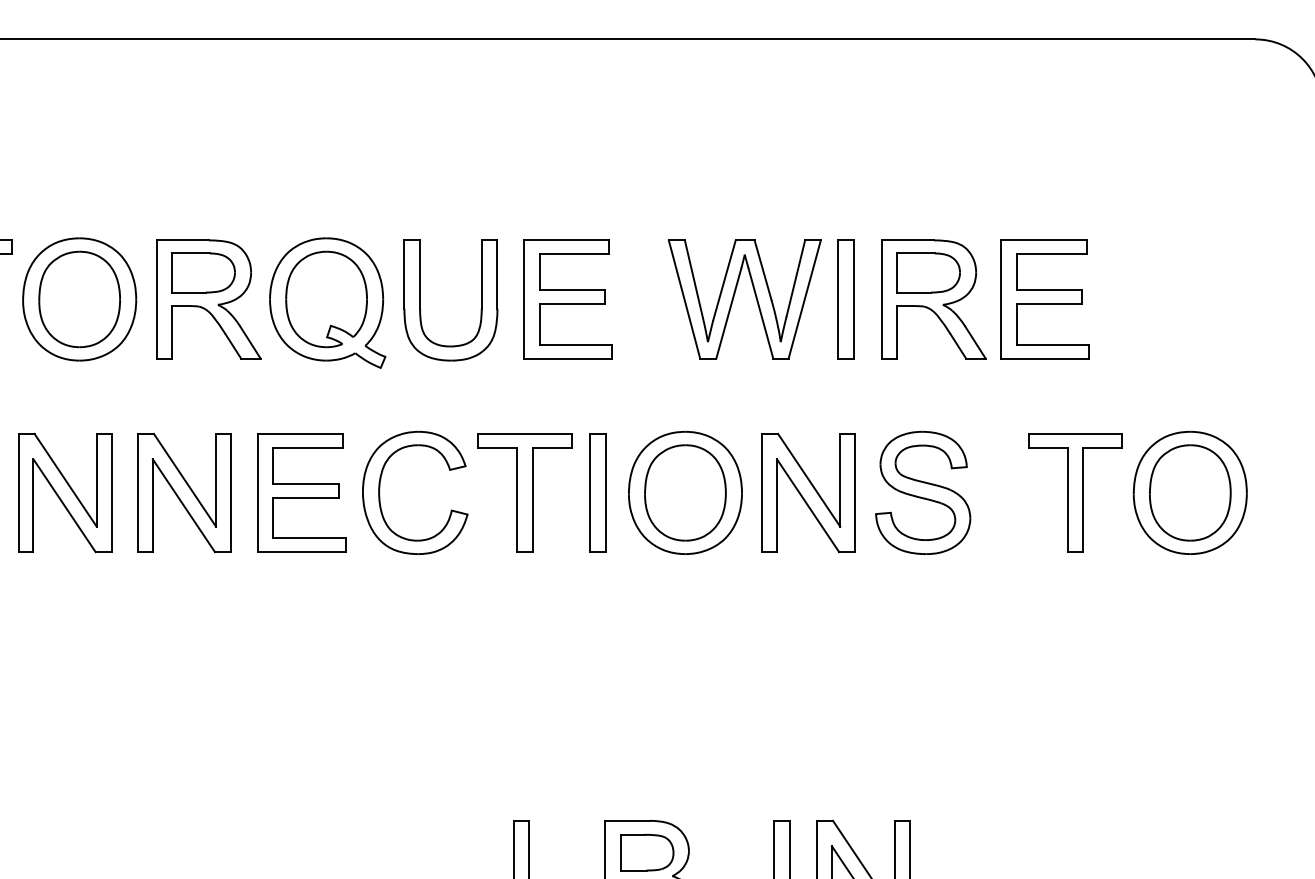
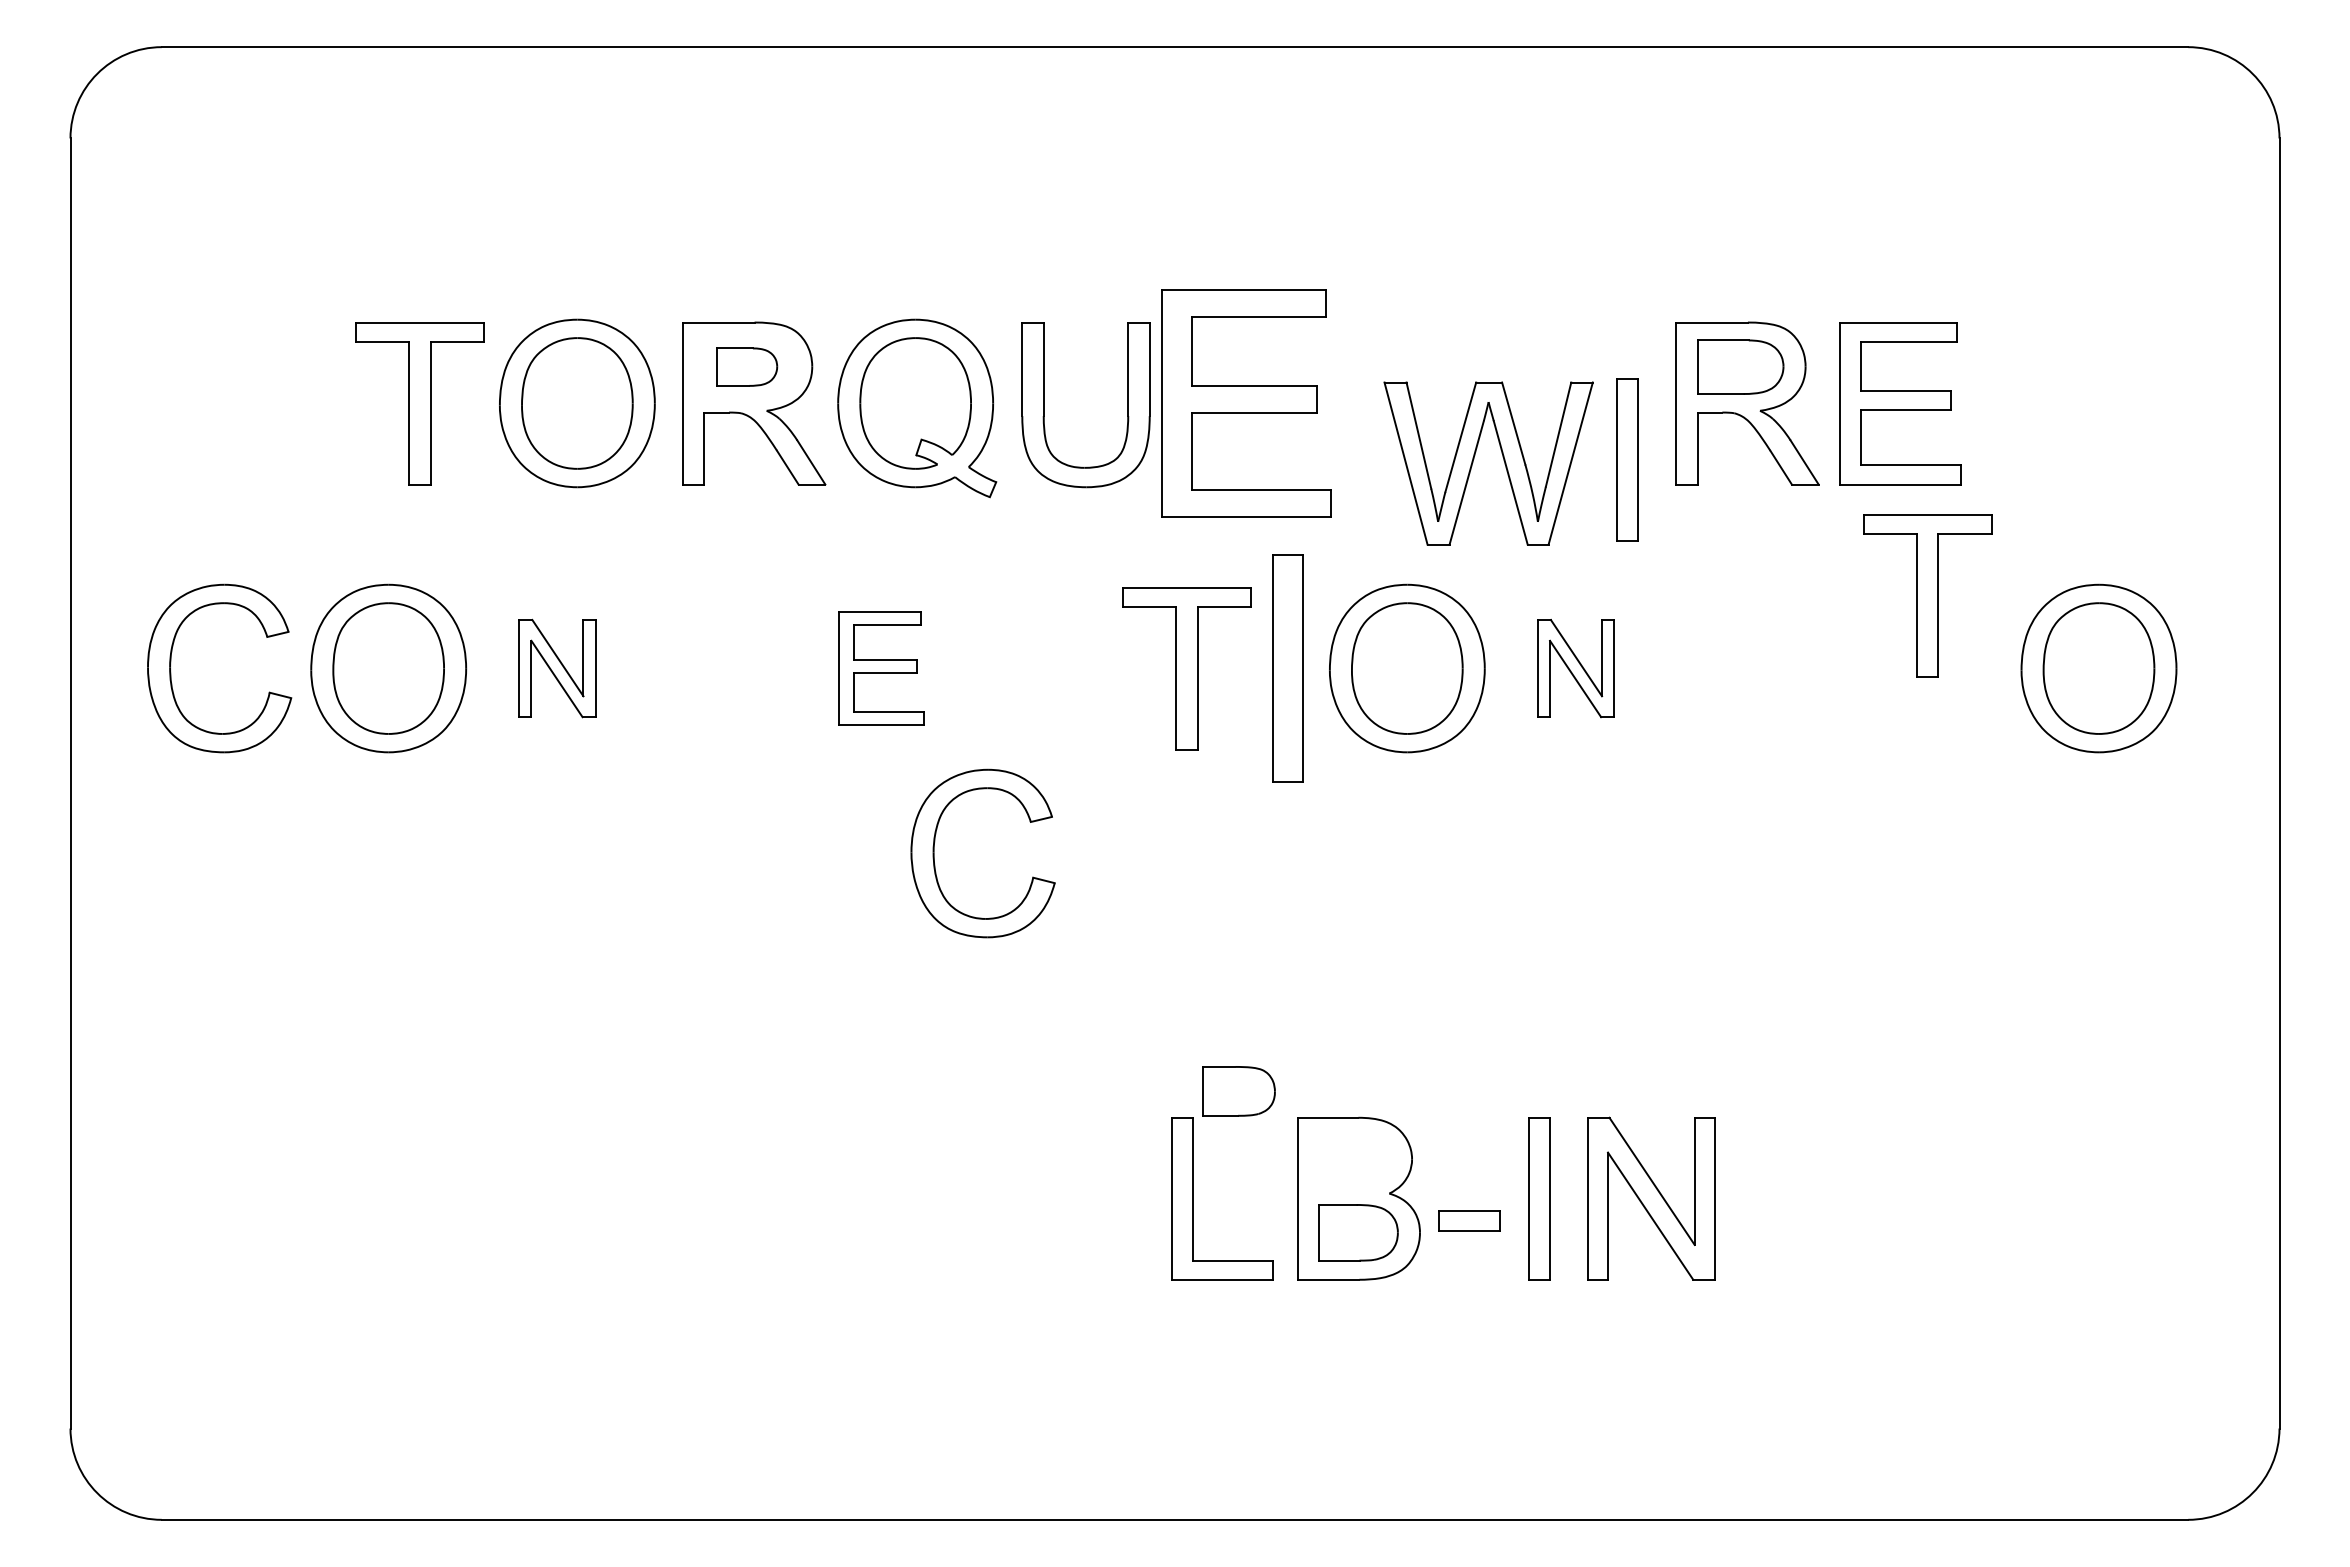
part: (203, 272) -> (746, 366), size x0.7
part: (734, 296) -> (1474, 459), moved
part: (568, 299) -> (1246, 403), size x1.4
part: (846, 299) -> (1627, 459), moved
part: (65, 492) -> (557, 668), size x0.6
part: (184, 492) -> (720, 668), removed
part: (301, 492) -> (881, 668), size x0.7
part: (379, 492) -> (934, 853), moved
part: (598, 492) -> (1287, 668), size x1.4
part: (808, 492) -> (1575, 668), size x0.6
part: (922, 492) -> (1732, 668), removed
part: (1075, 492) -> (1927, 595), moved
part: (646, 852) -> (1238, 1091), moved

